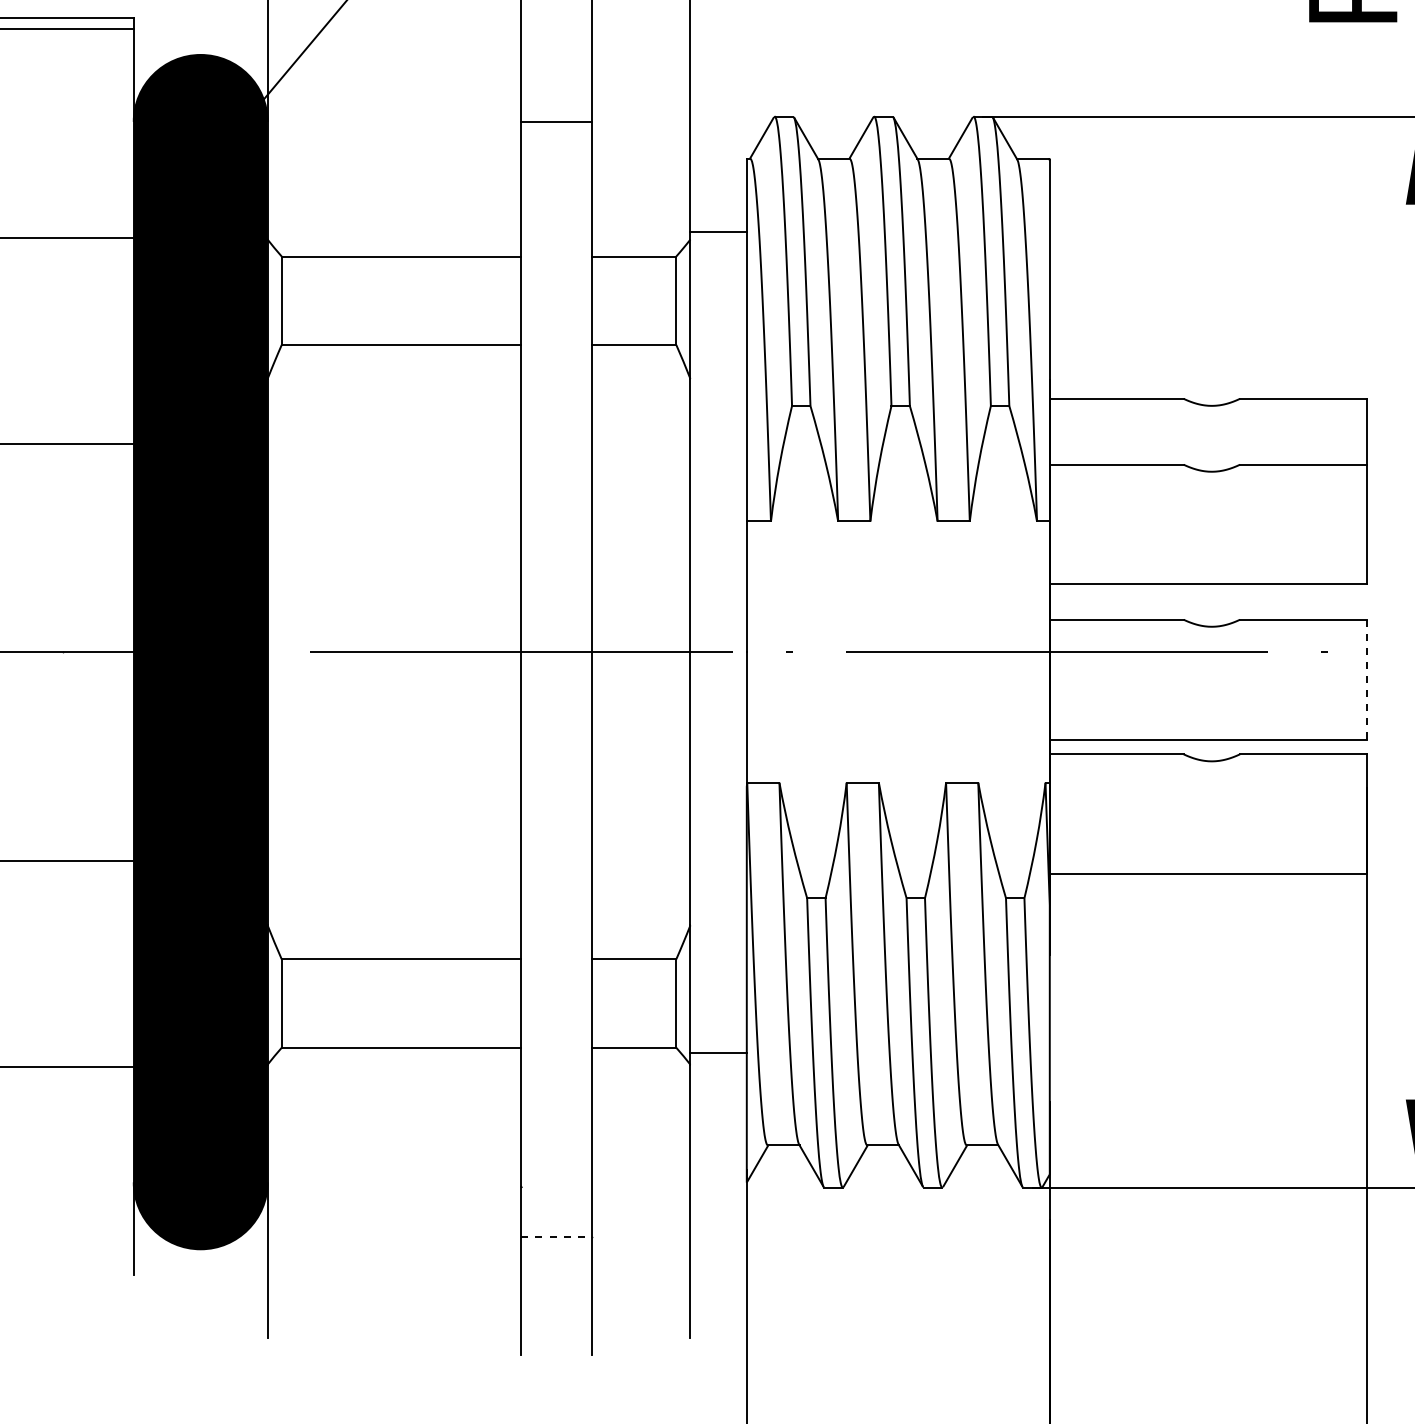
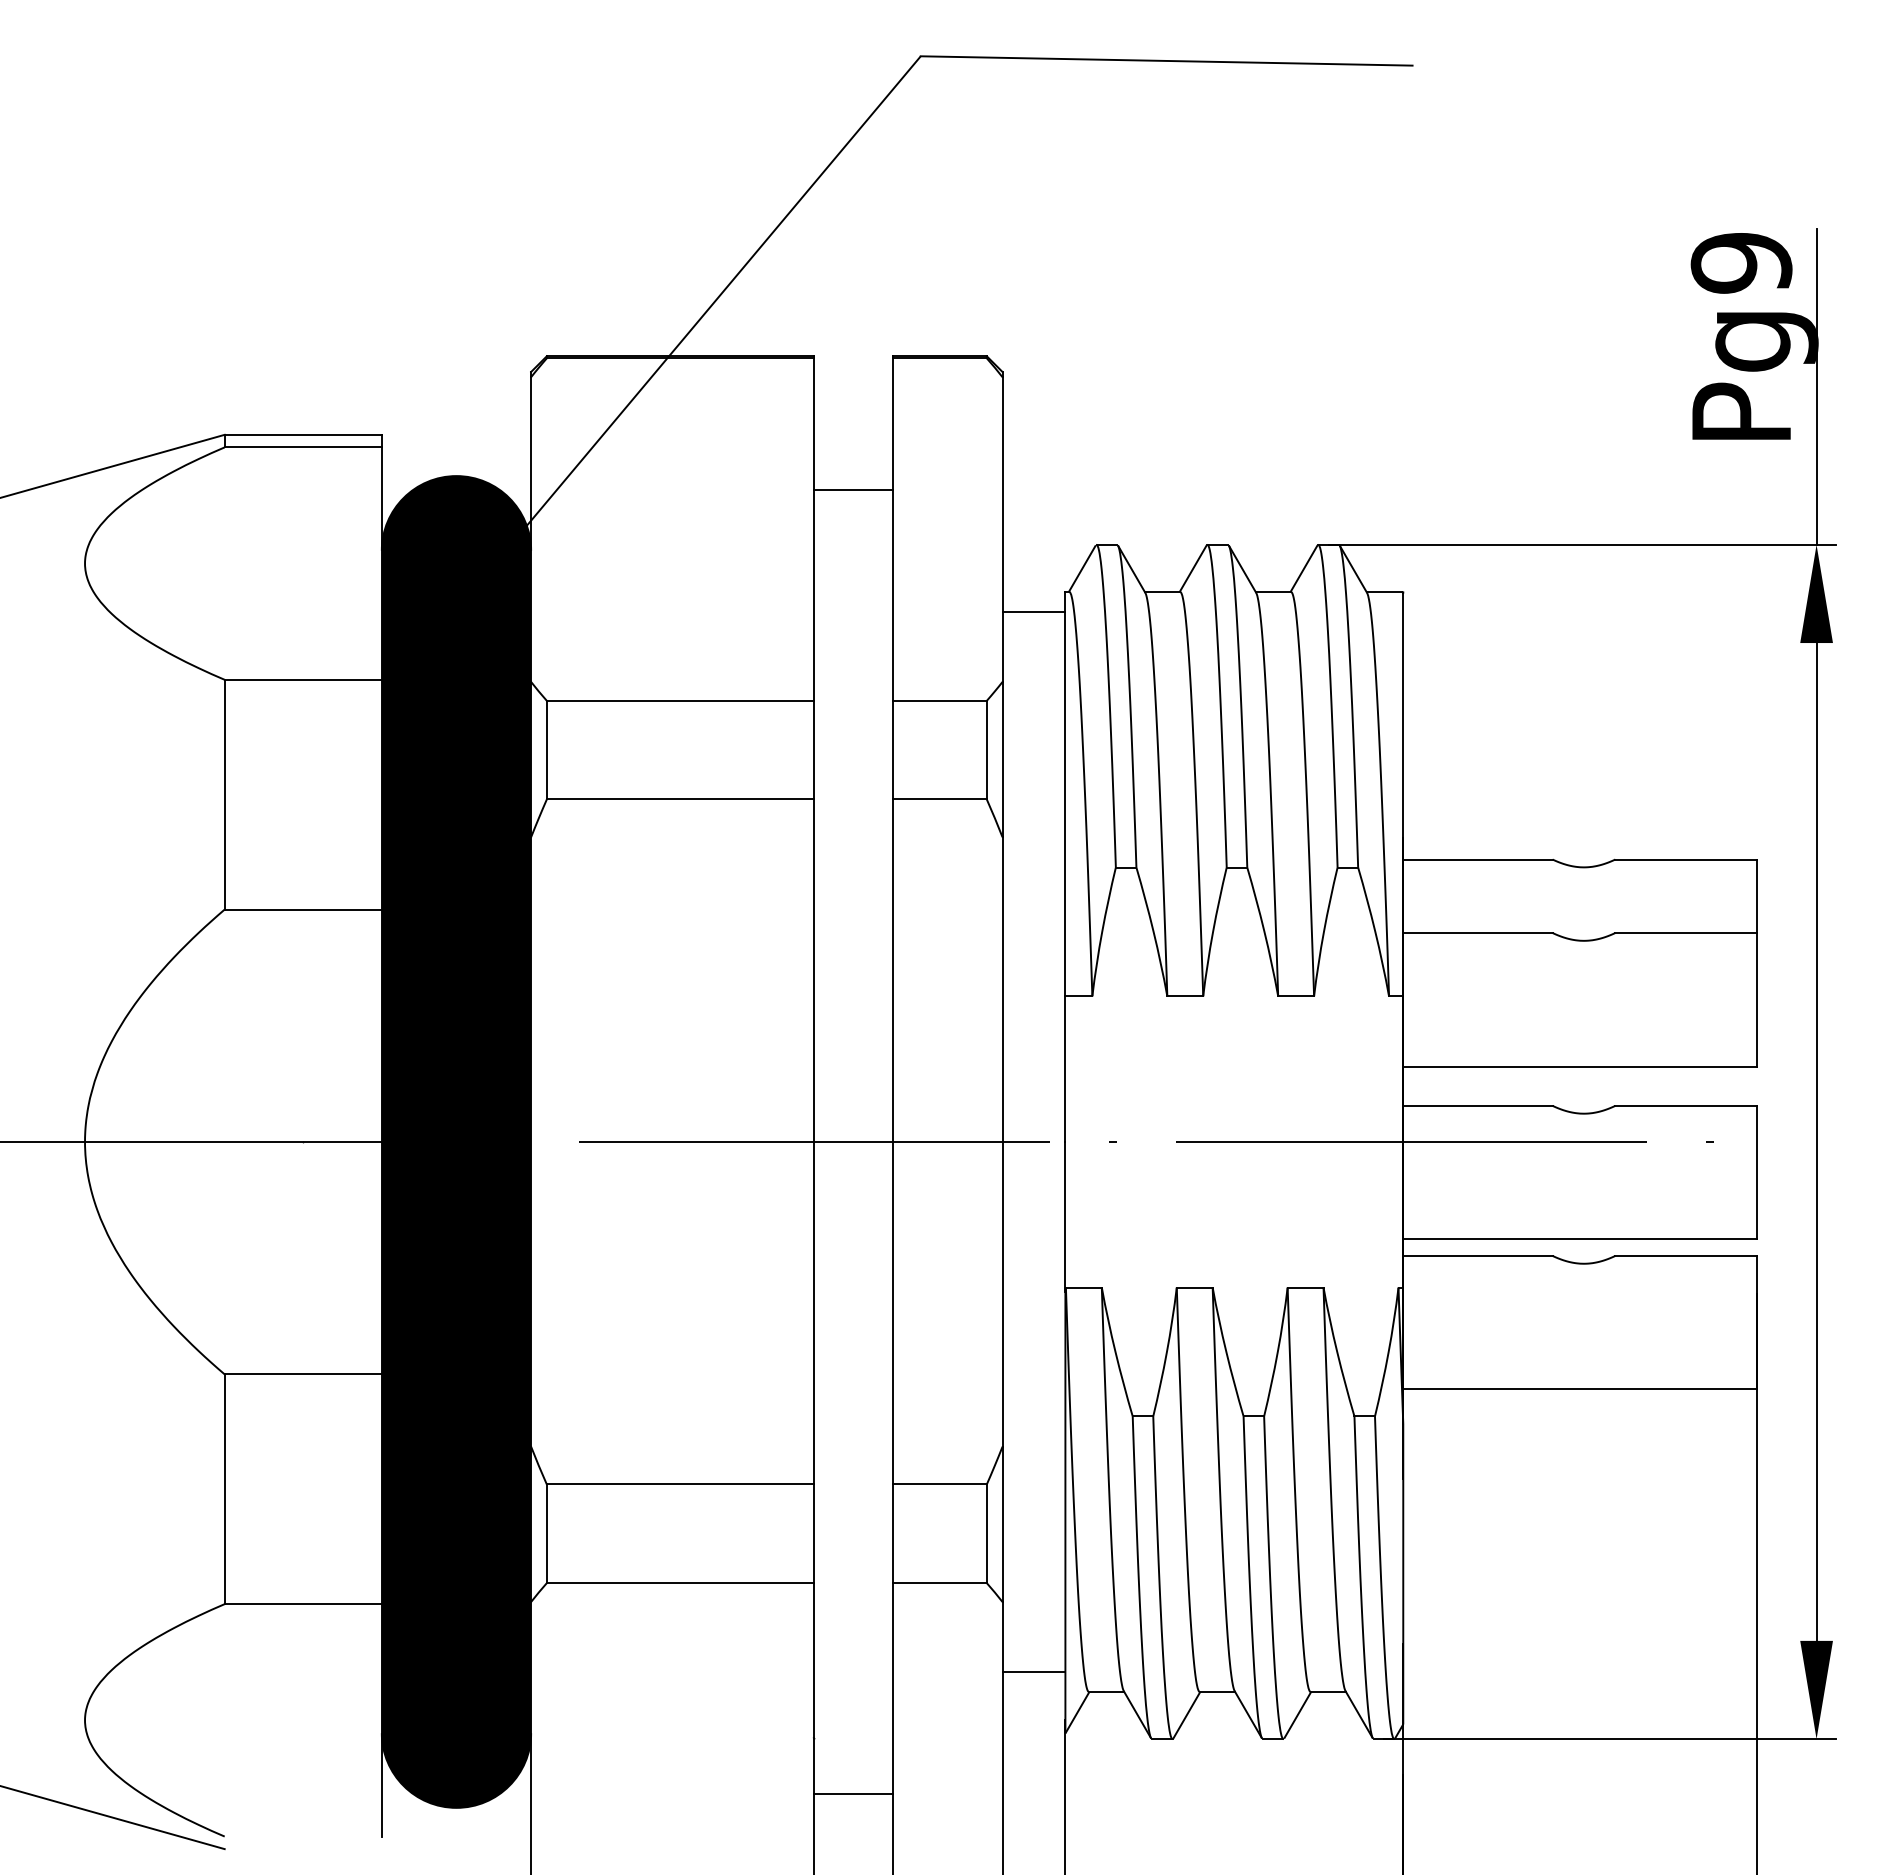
line: (555, 121) -> (852, 489), moved
line: (718, 232) -> (1033, 611), moved
line: (1366, 679) -> (1756, 1172), dashed -> solid
line: (718, 1053) -> (1033, 1672), moved
line: (556, 1237) -> (853, 1794), dashed -> solid

